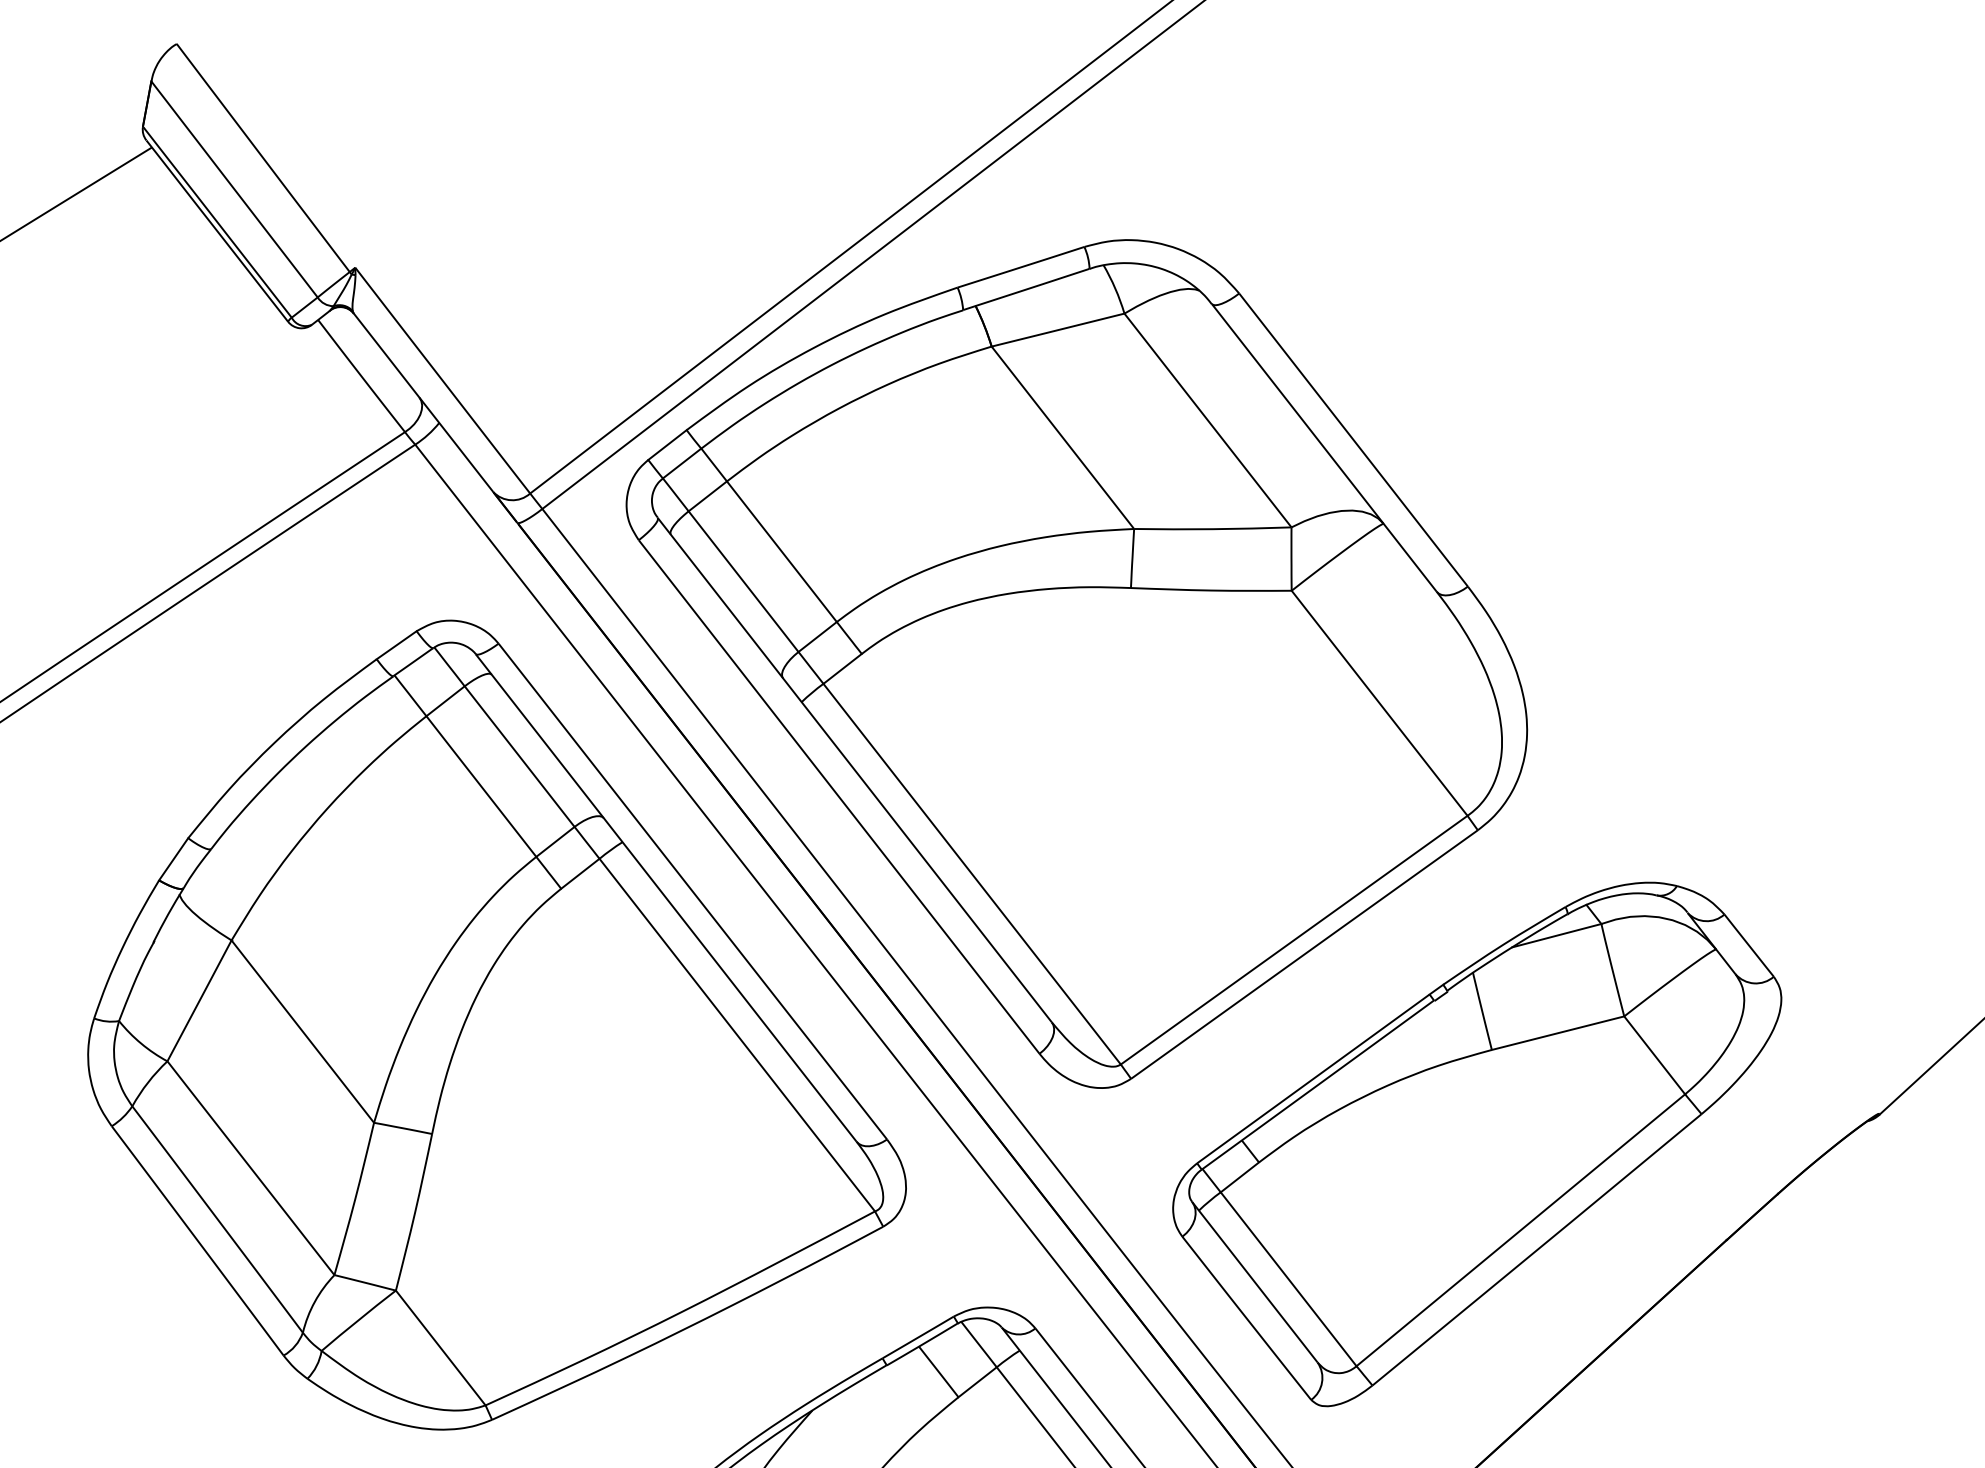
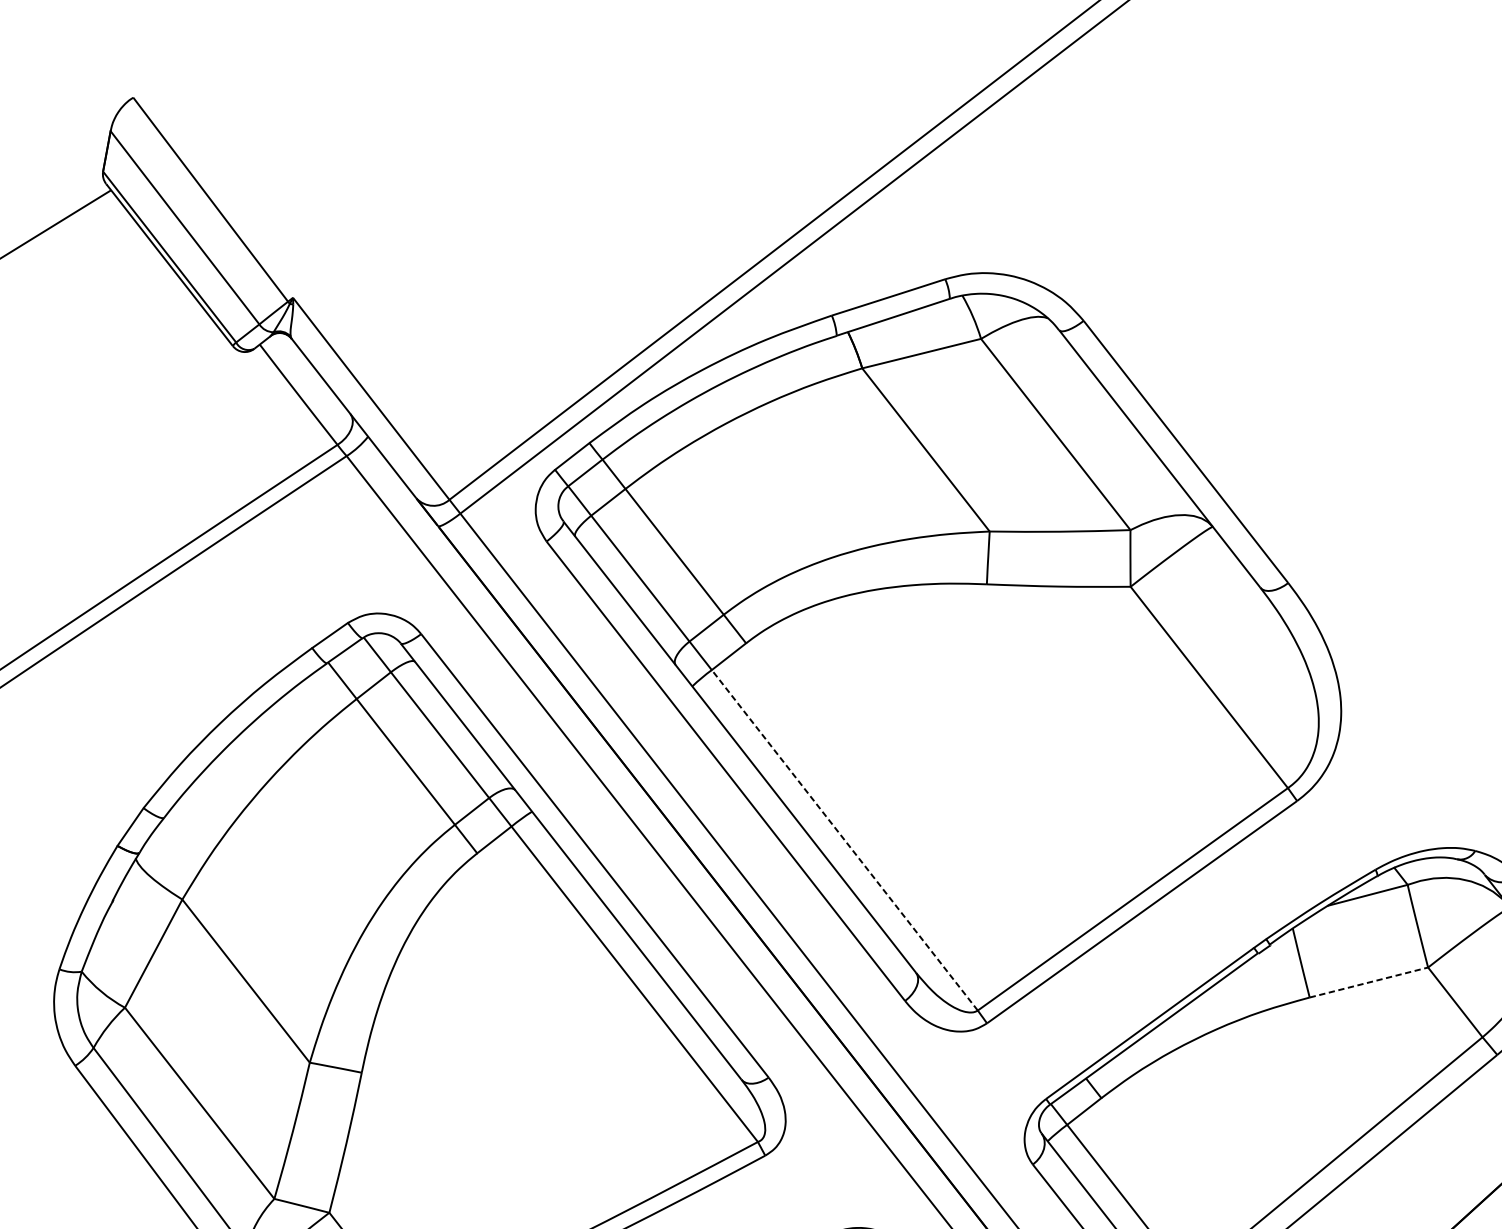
line: (972, 874) -> (845, 840), solid -> dashed
line: (1558, 1033) -> (1369, 982), solid -> dashed

